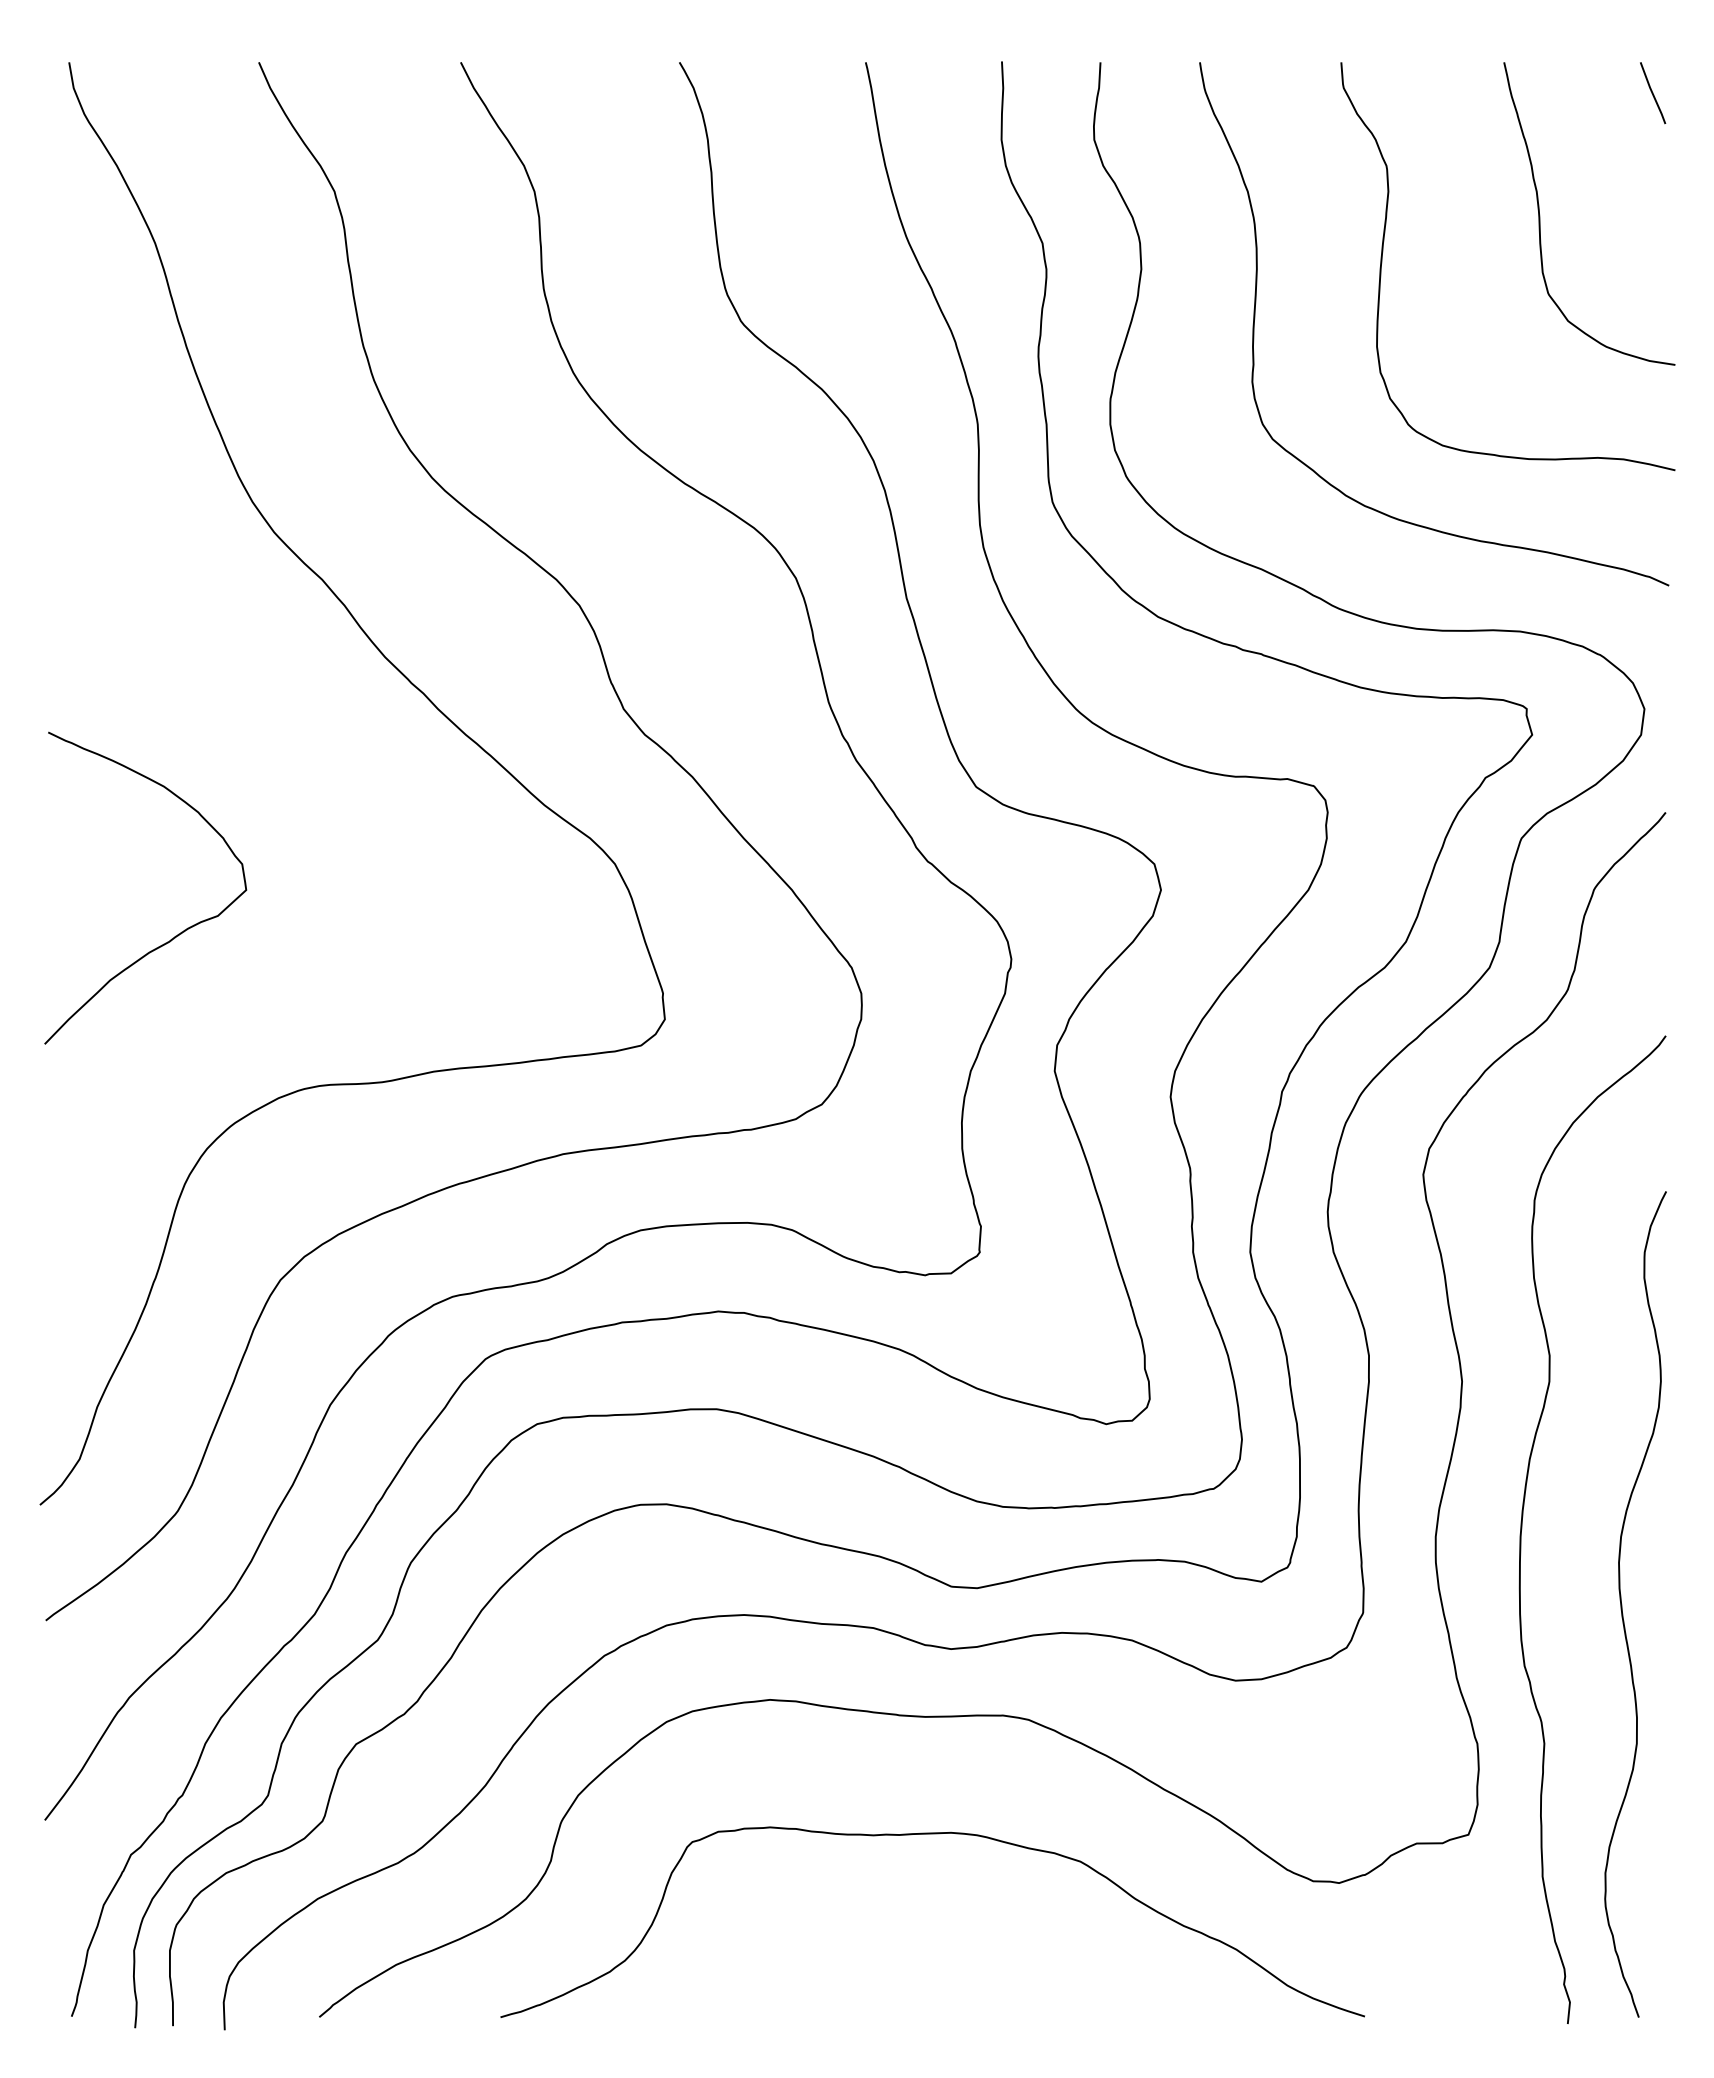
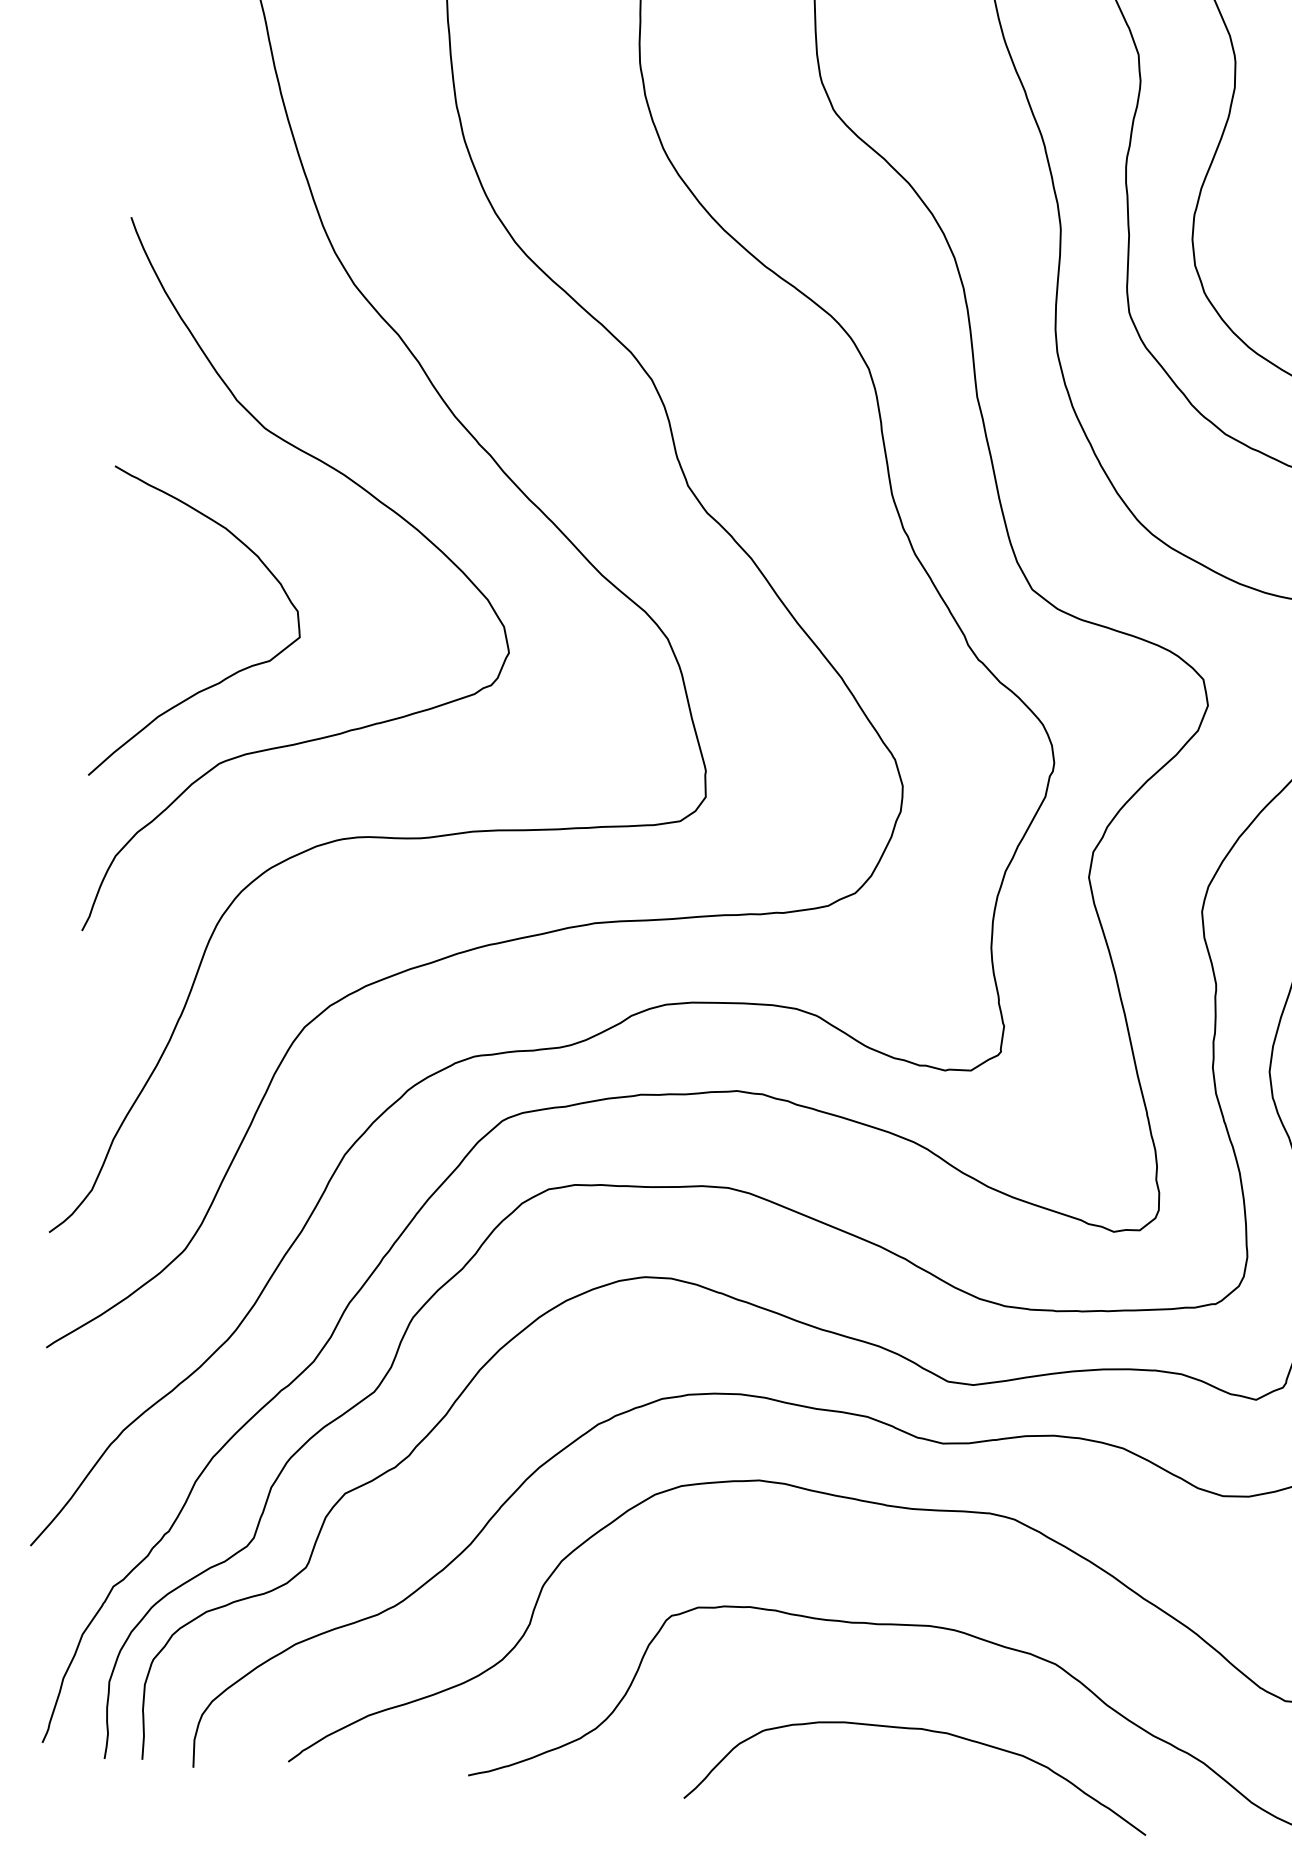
curve: (313, 747) -> (377, 500), added
curve: (956, 1938) -> (926, 1731), added

